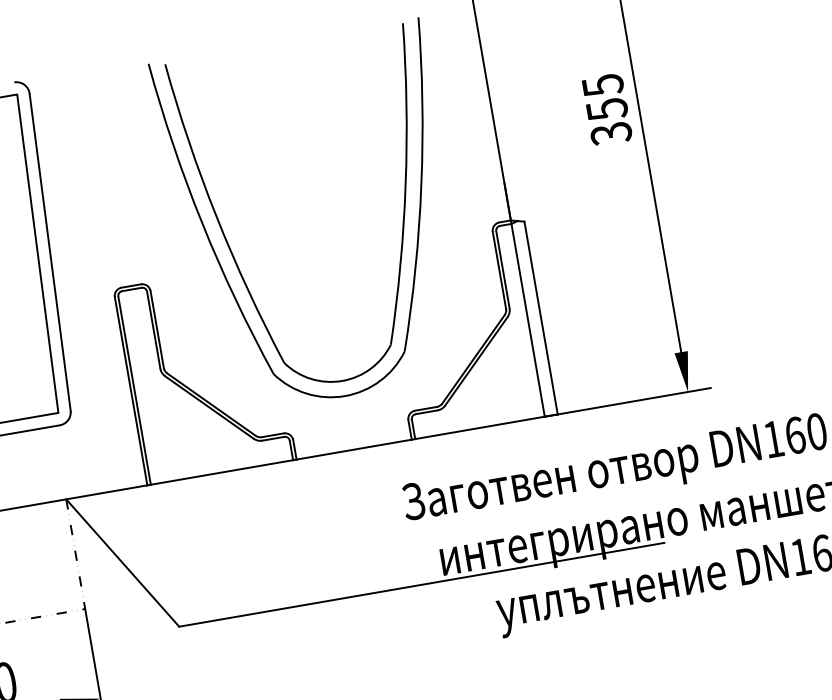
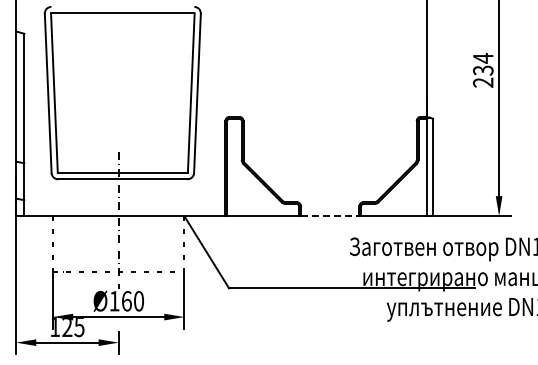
text: (607, 109) -> (483, 70), 355 -> 234
part: (401, 222) -> (372, 108), removed
line: (355, 450) -> (330, 216), solid -> dashed

